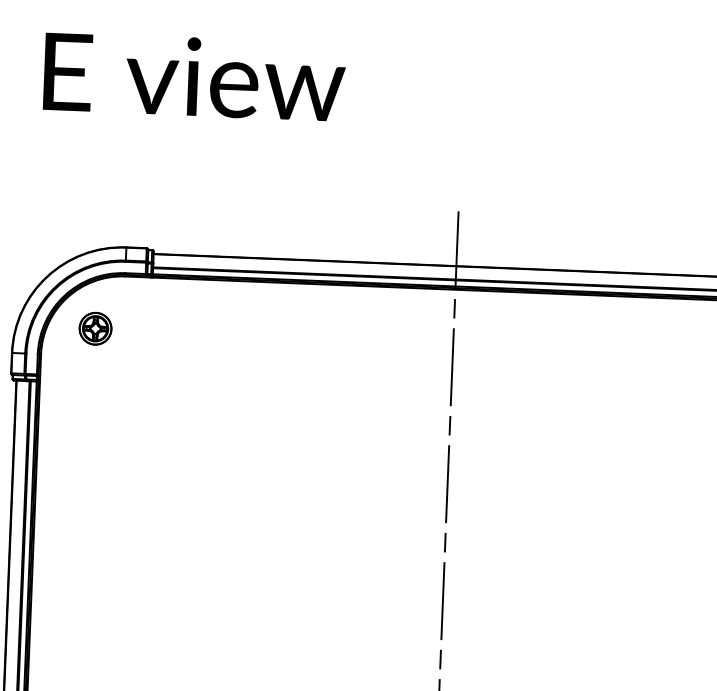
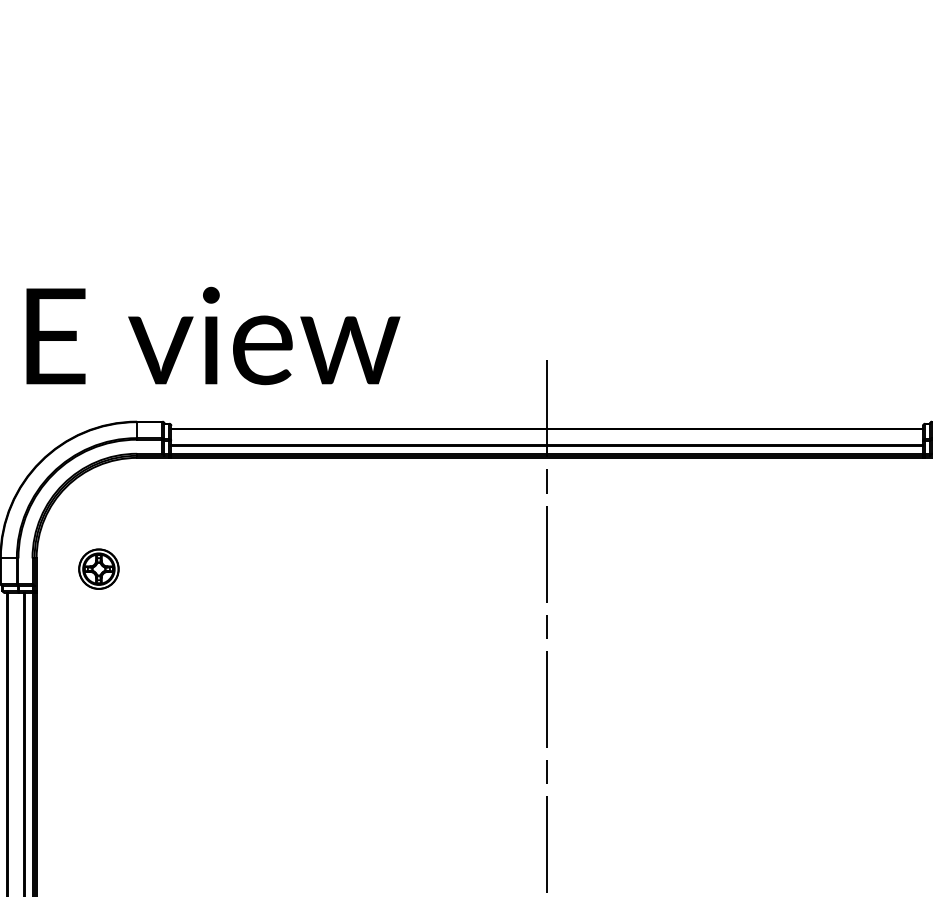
text: (194, 76) -> (213, 335), moved
part: (95, 328) -> (98, 568), moved

